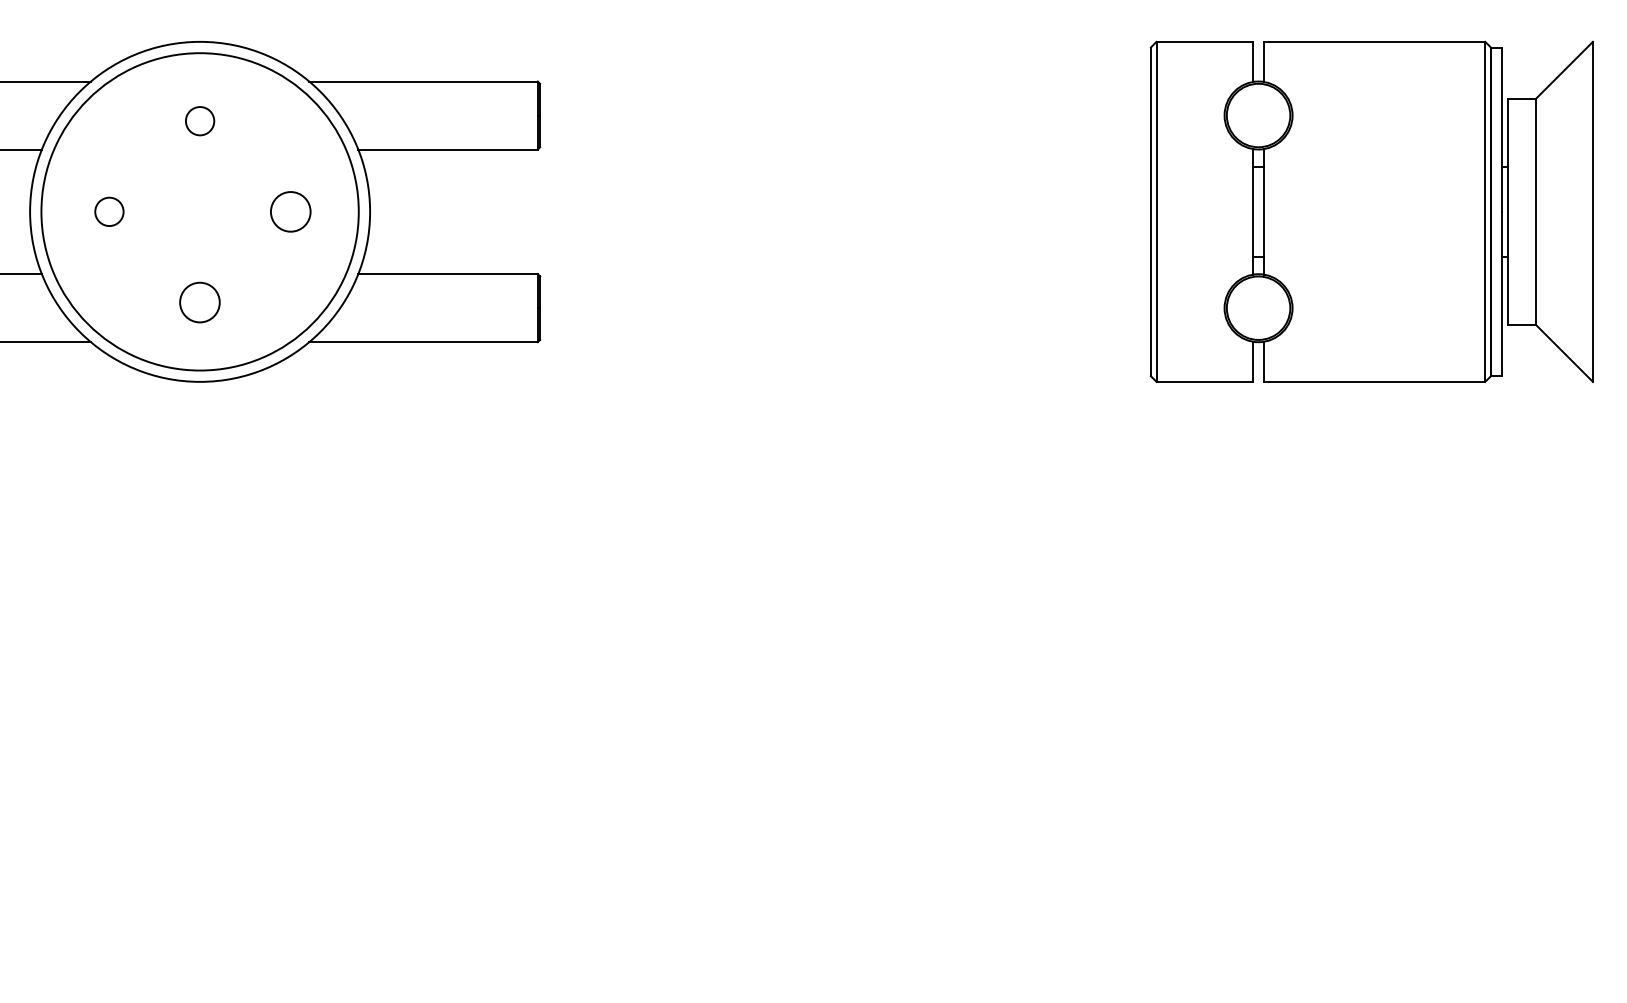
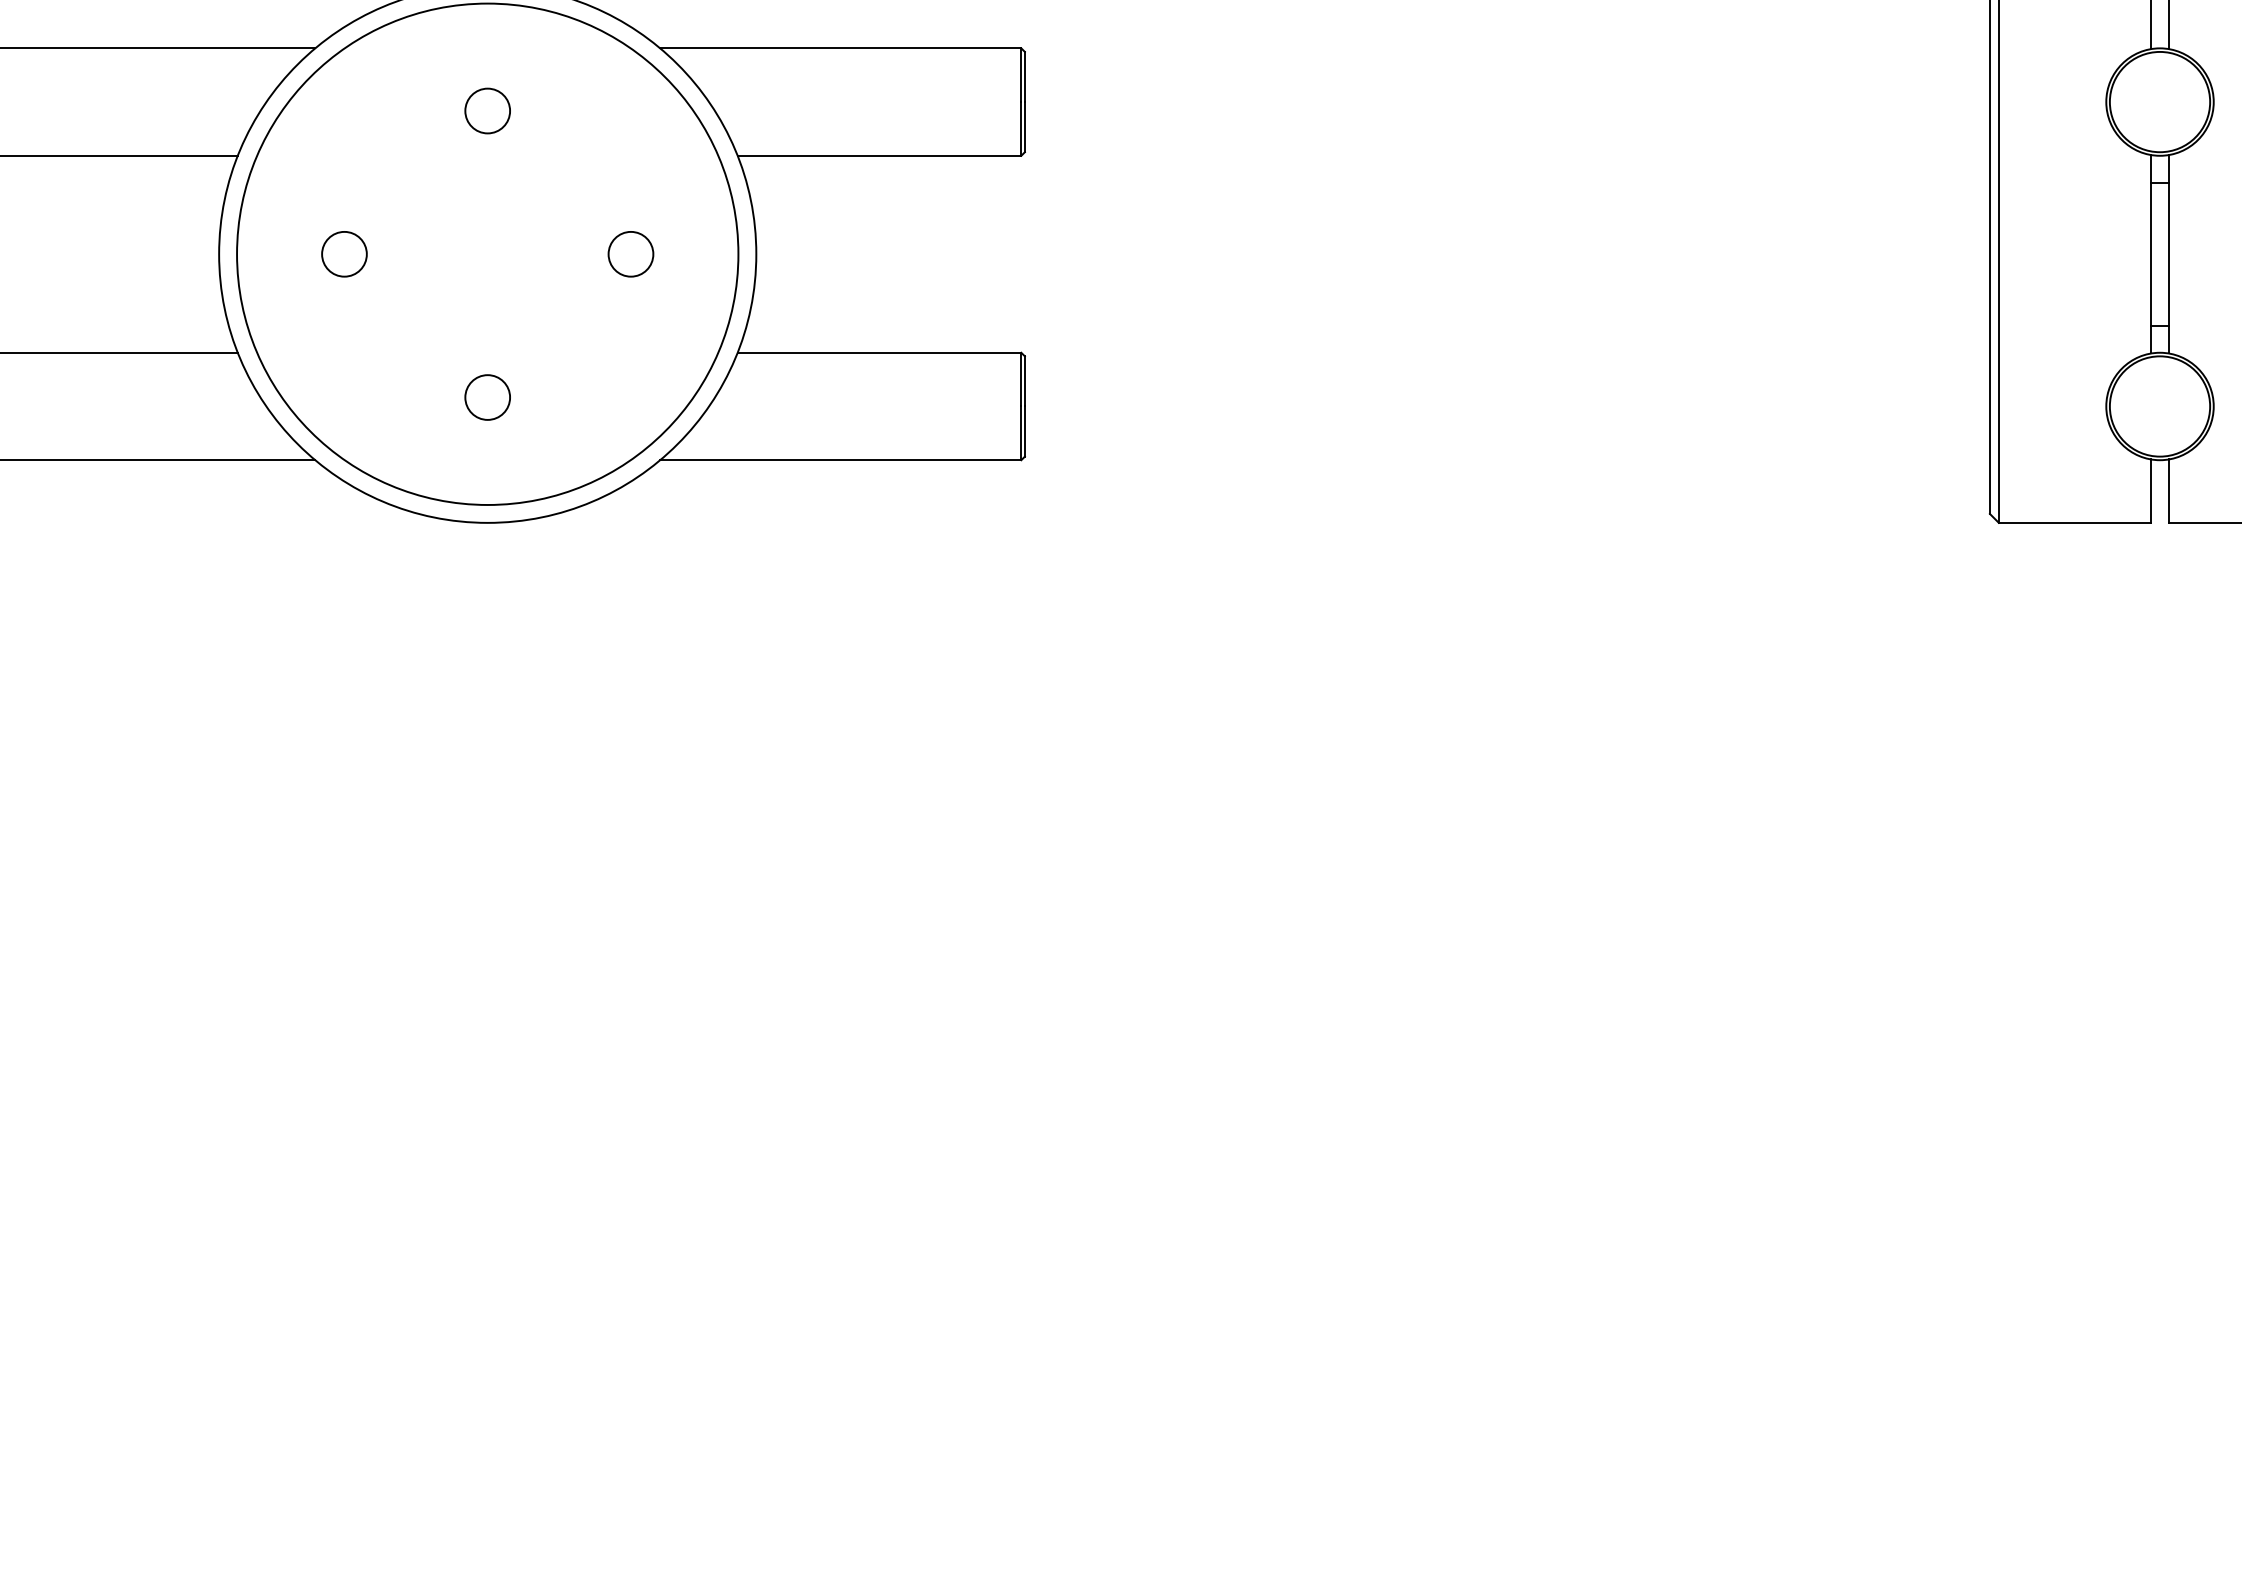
circle: (290, 211) -> (630, 253), size x0.71
circle: (200, 302) -> (488, 397), size x0.71

